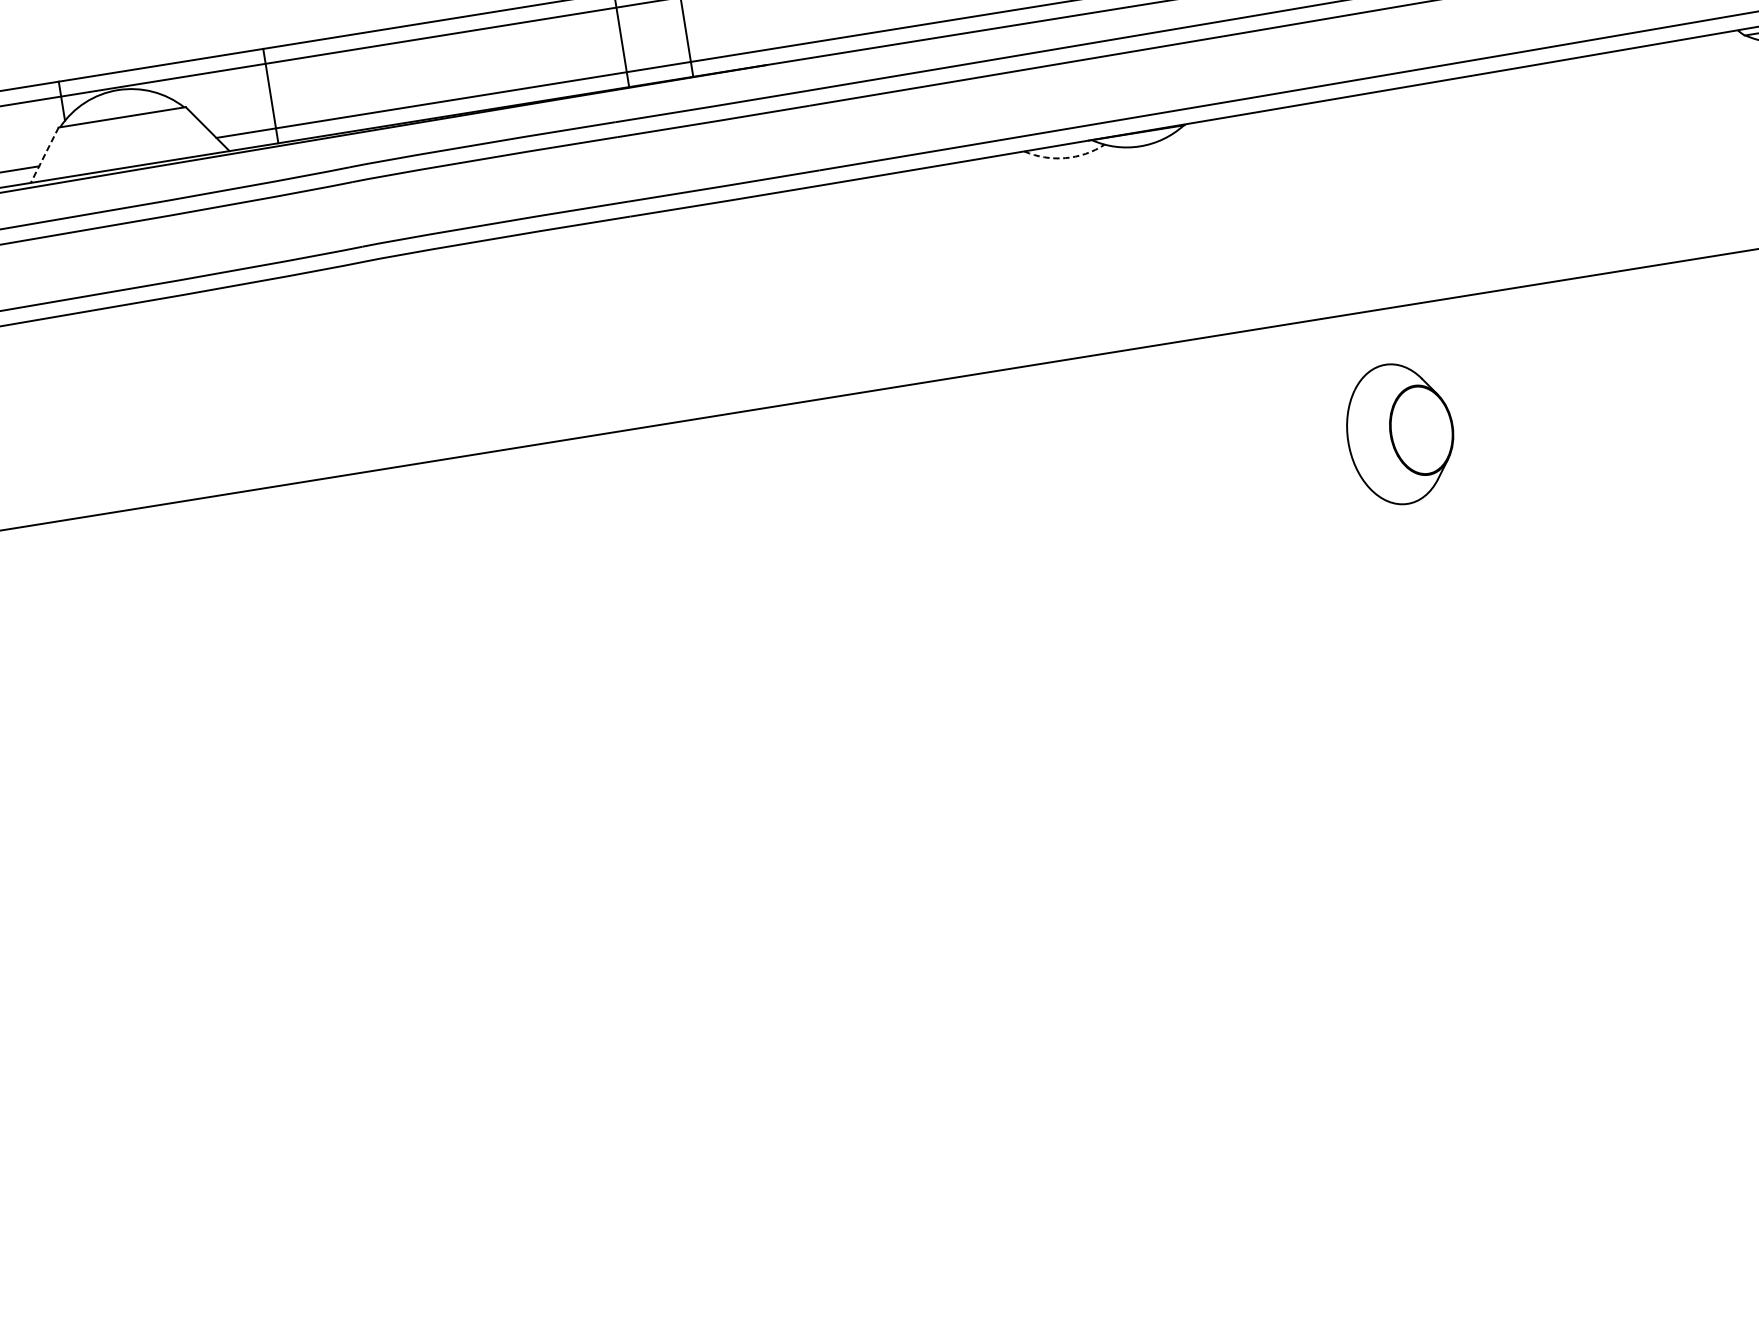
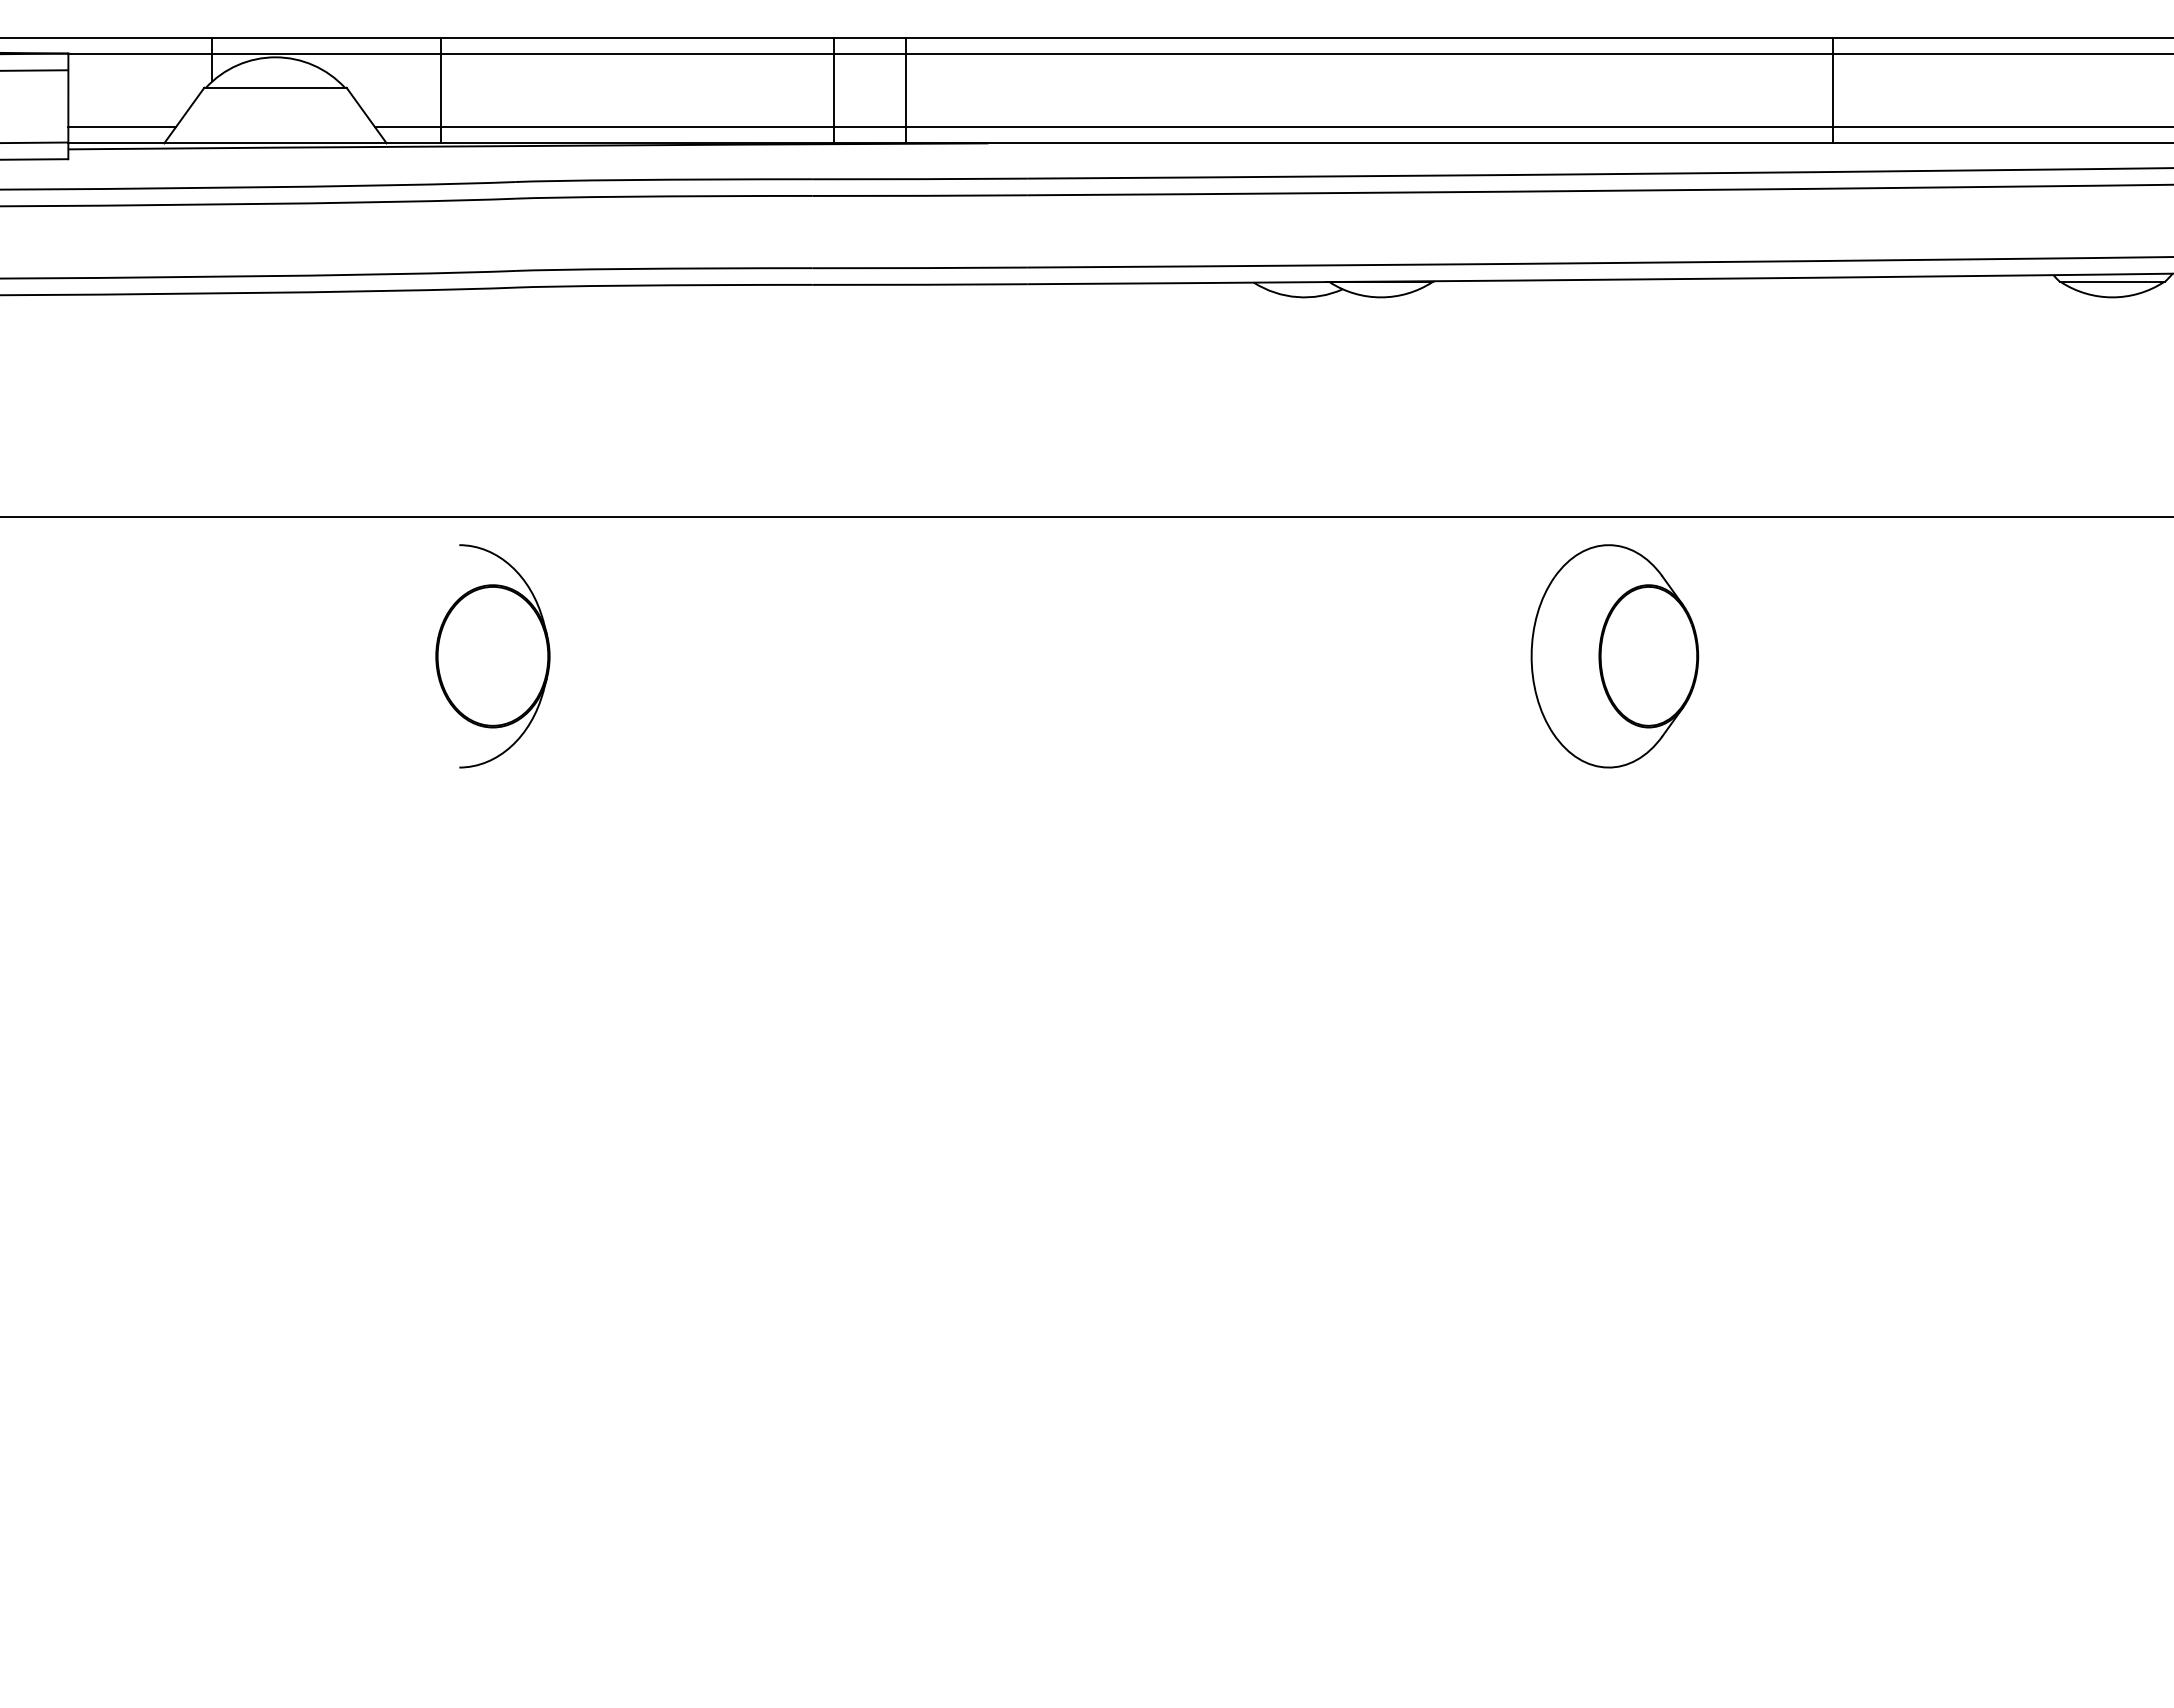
line: (44, 155) -> (184, 115), dashed -> solid
arc: (1065, 158) -> (1297, 297), dashed -> solid
part: (1400, 433) -> (1614, 656), size x1.43
part: (397, 594) -> (492, 656), added

